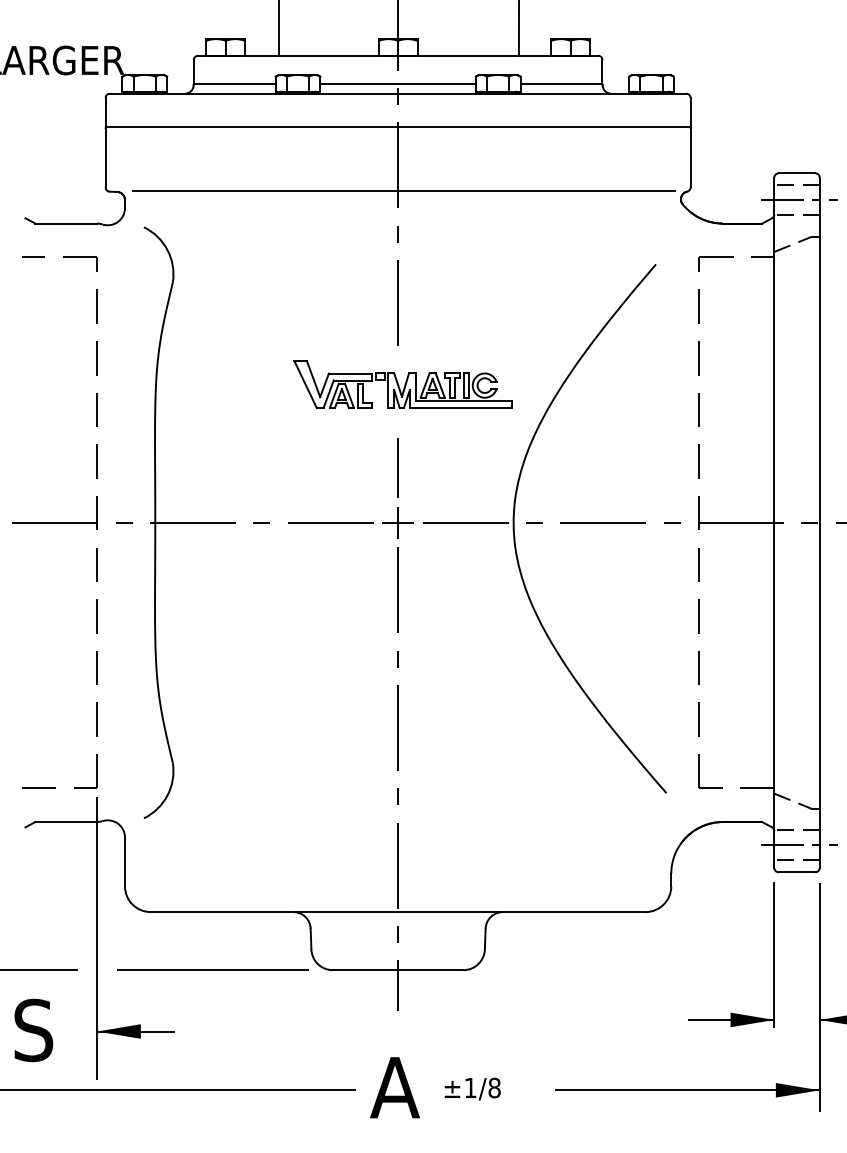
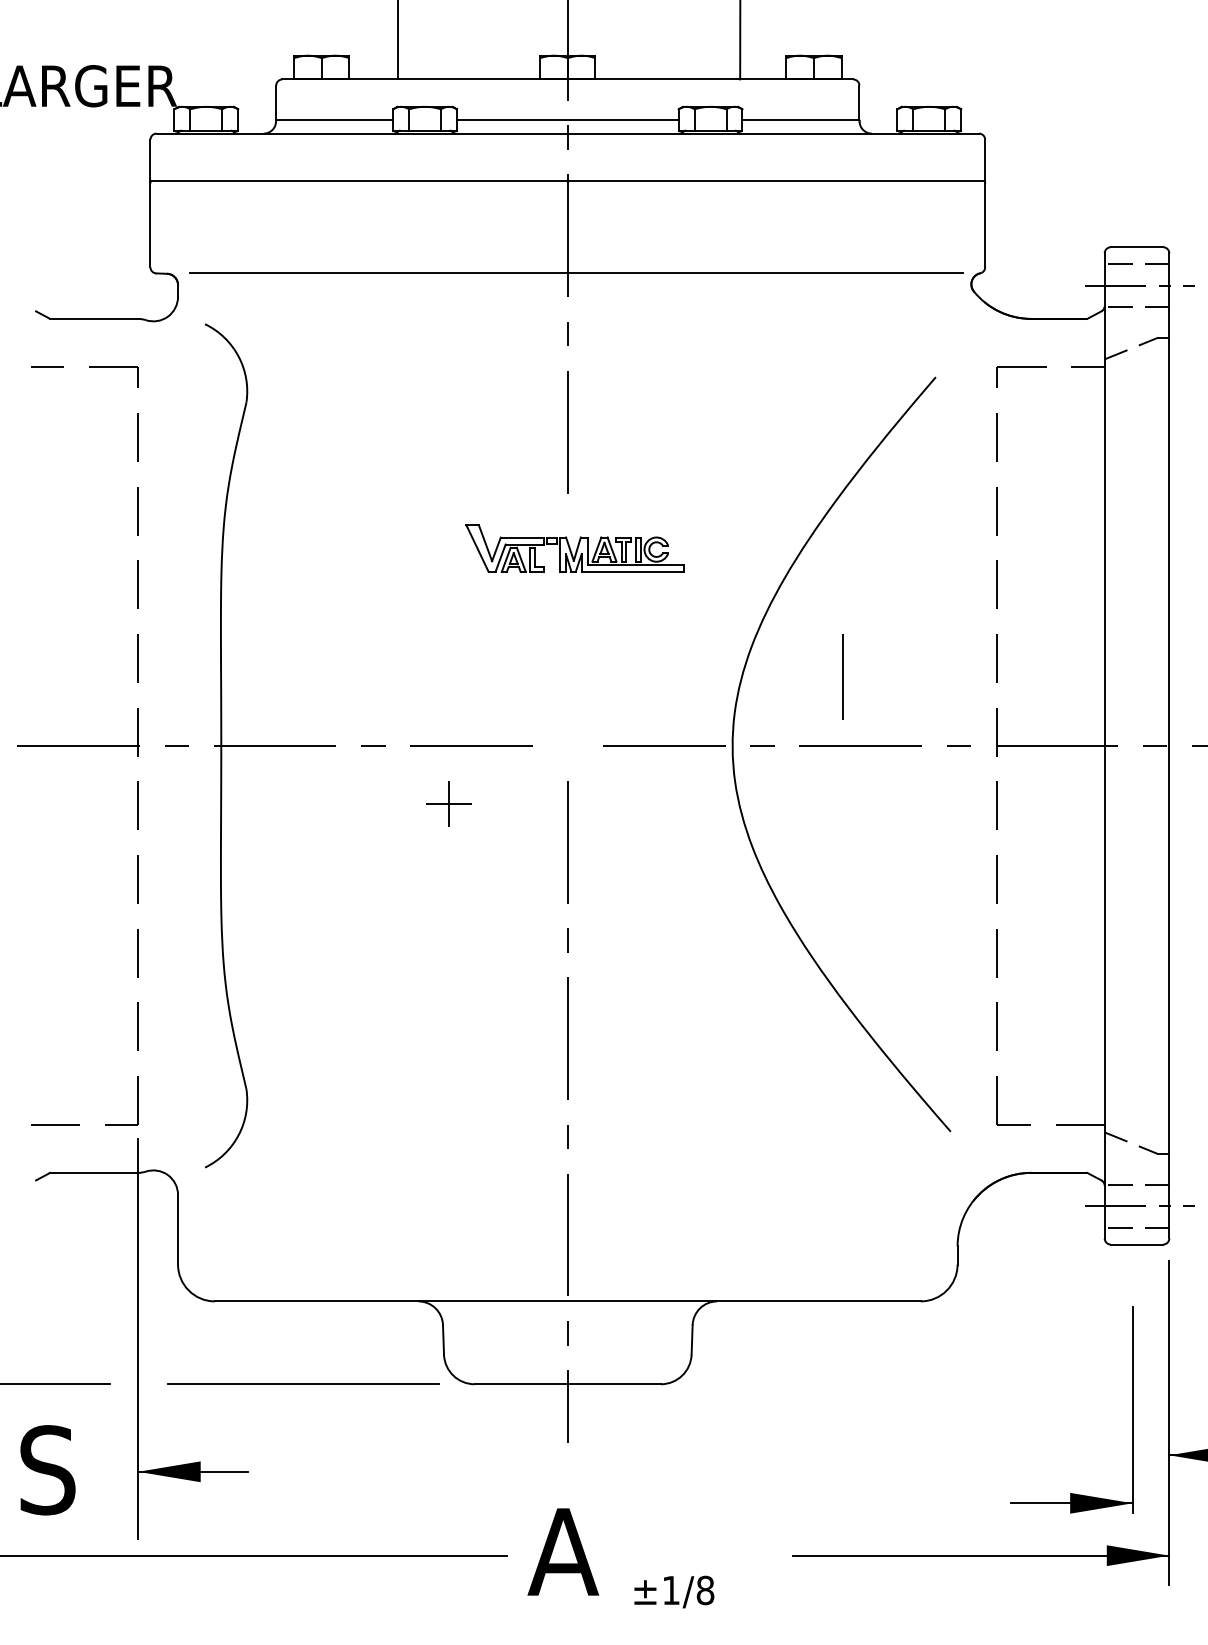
part: (402, 384) -> (574, 548), size x0.7
line: (397, 467) -> (842, 676), moved
part: (397, 522) -> (448, 803), moved
part: (774, 954) -> (1132, 1409), moved
text: (472, 1088) -> (674, 1591), moved

